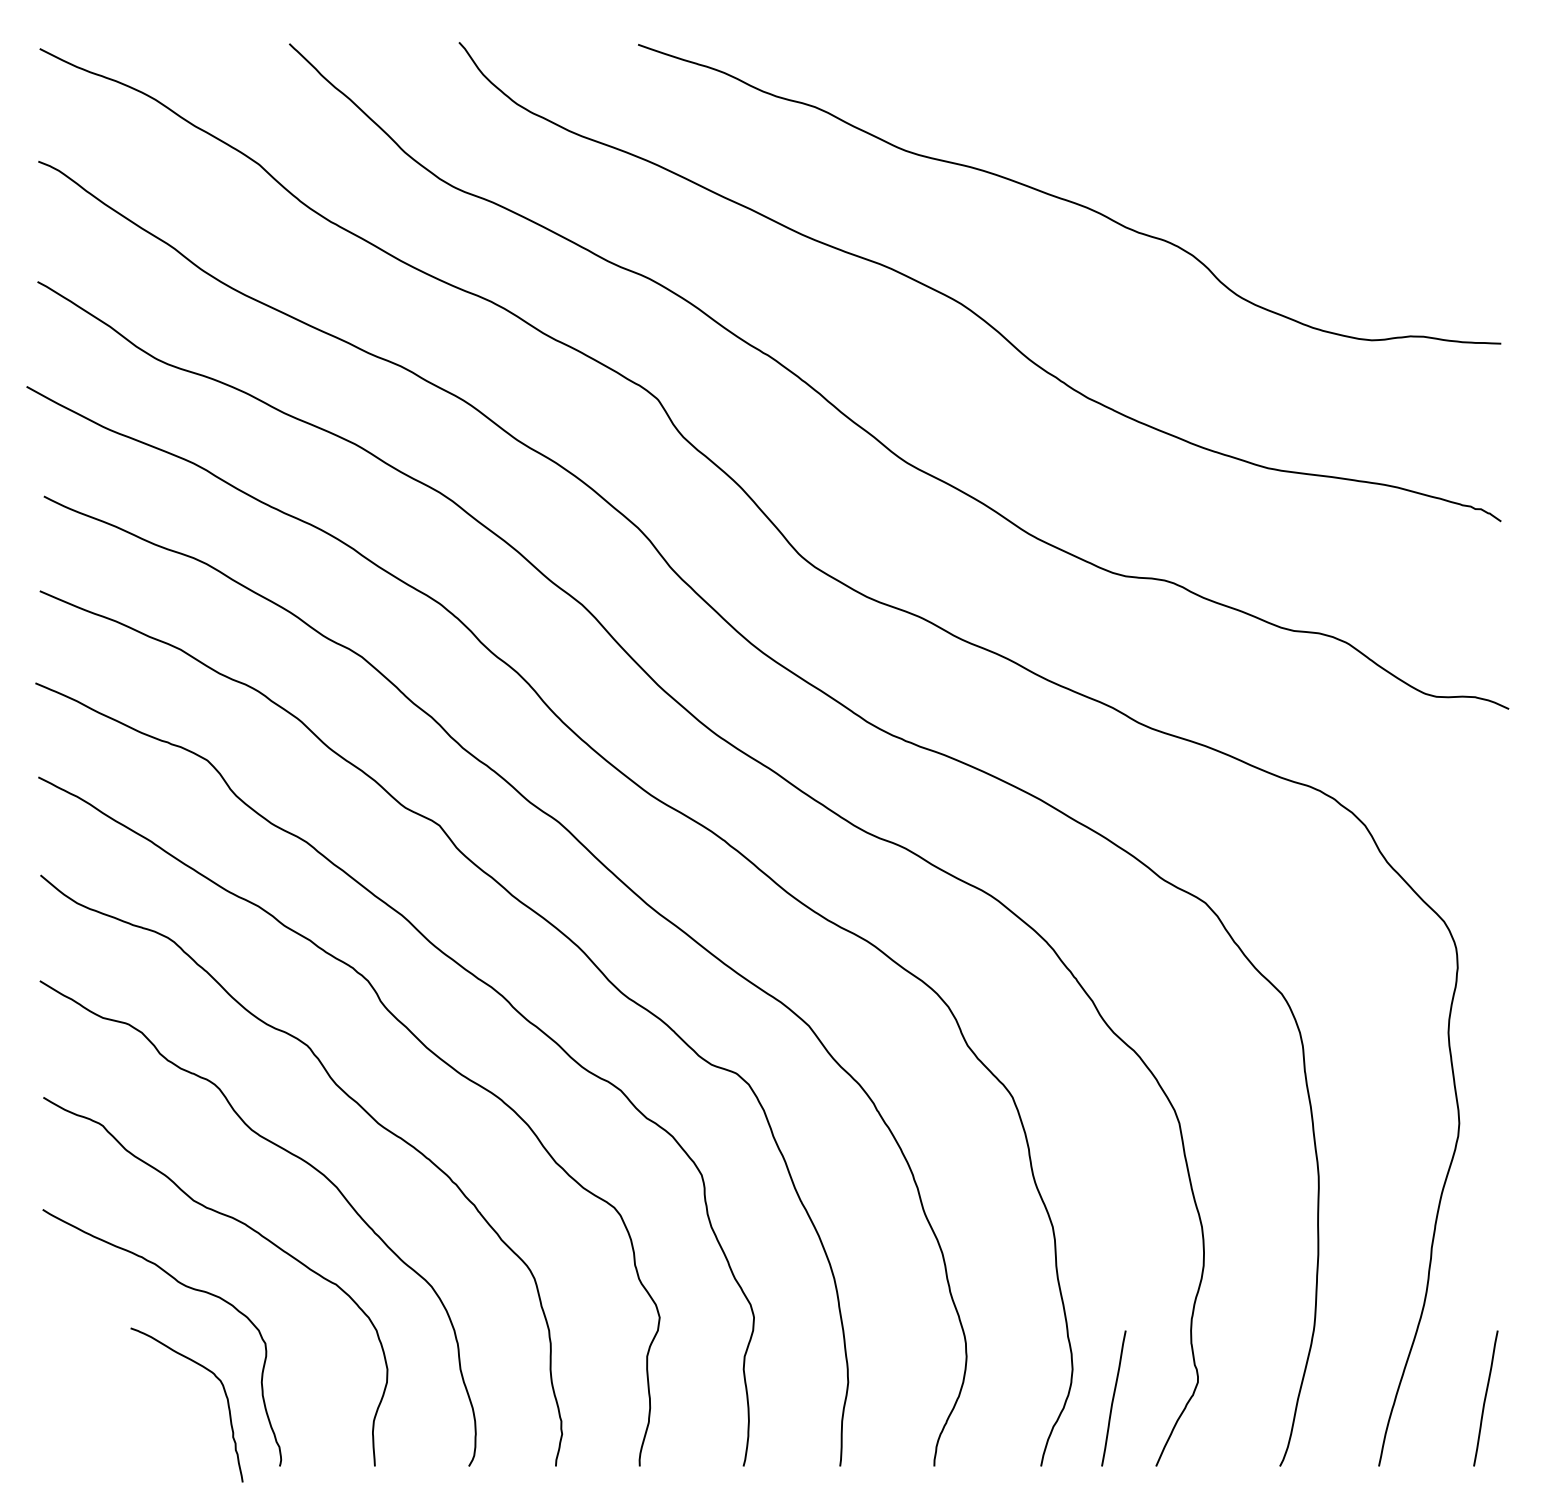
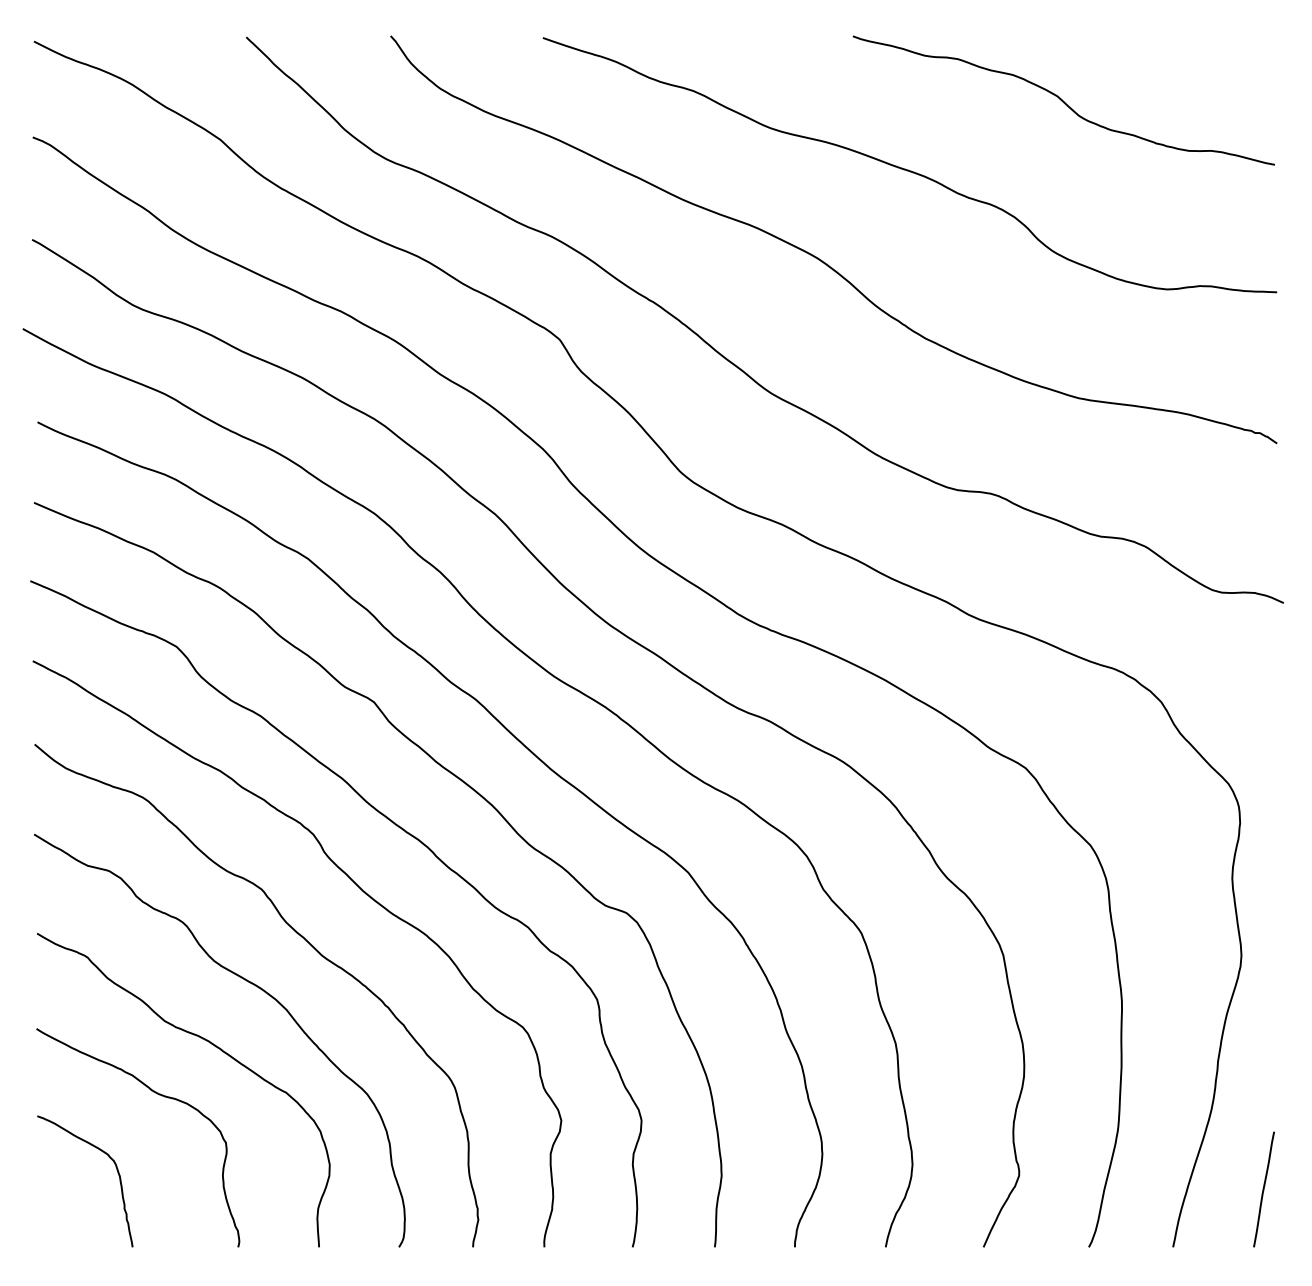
curve: (1250, 118) -> (1063, 100), added
curve: (223, 1390) -> (116, 1169), moved
line: (1113, 1398) -> (947, 1189), removed

